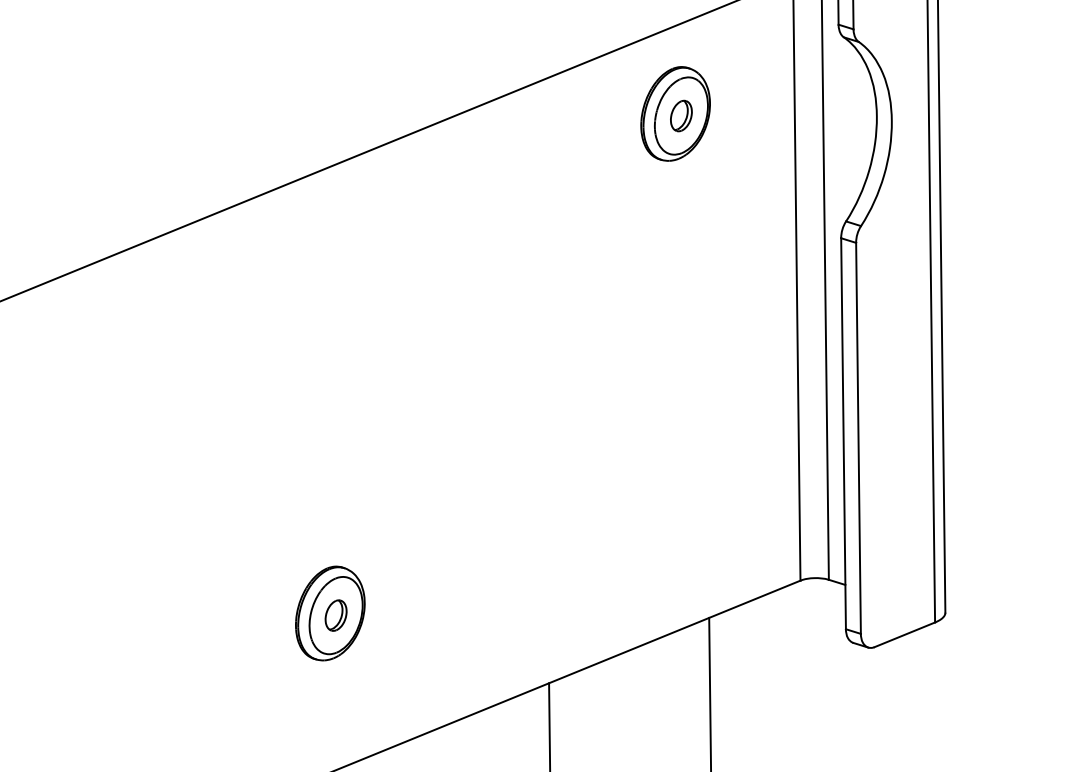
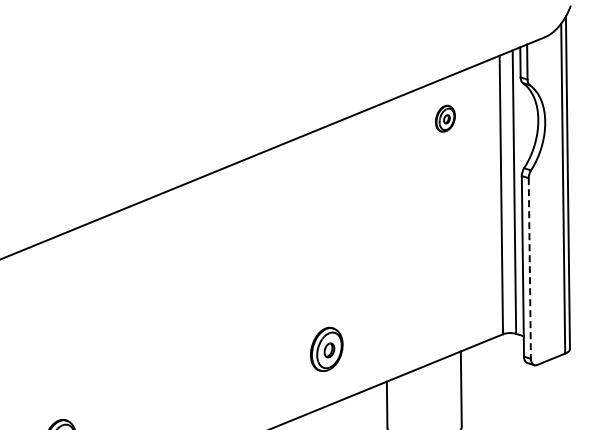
part: (675, 113) -> (445, 118), size x0.6
line: (857, 440) -> (529, 269), solid -> dashed
part: (329, 611) -> (326, 348), moved

